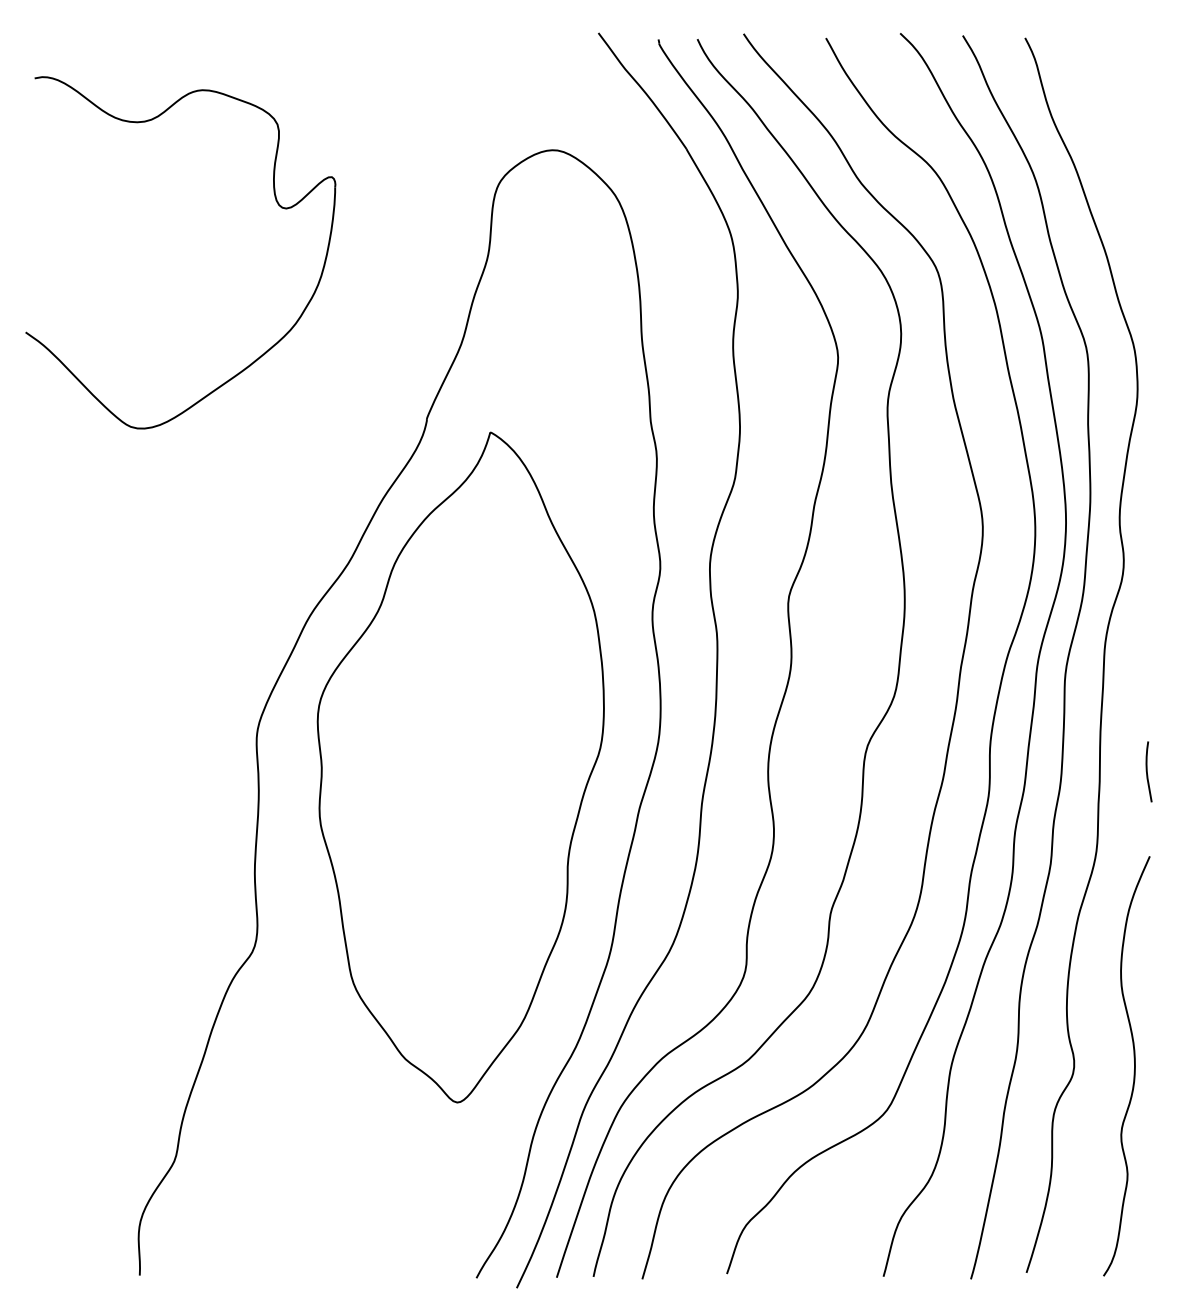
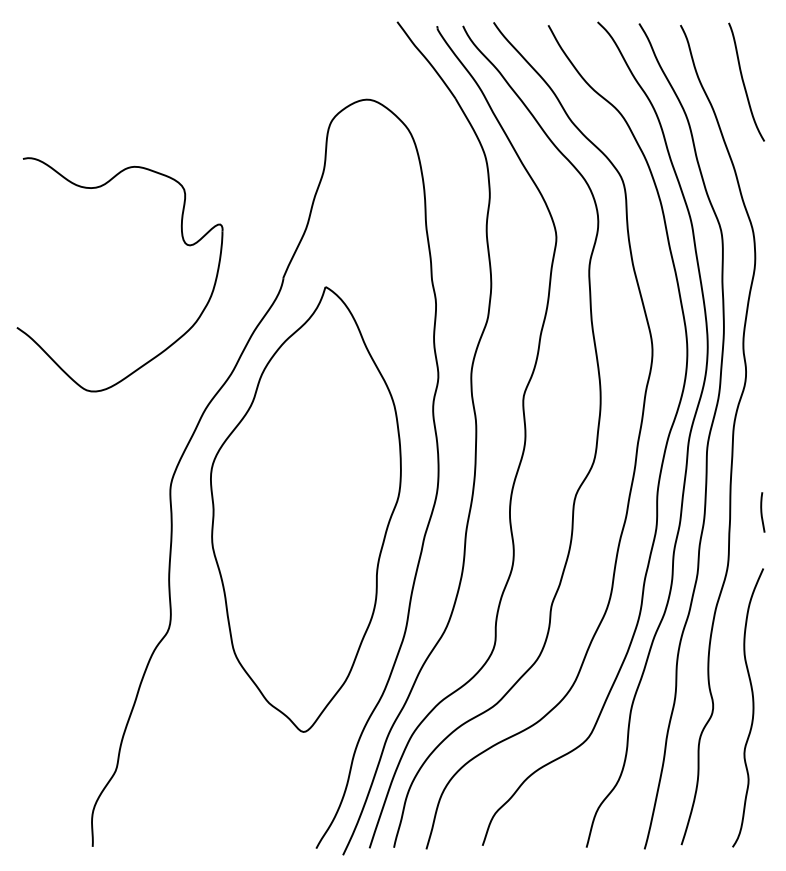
curve: (1121, 122) -> (744, 81), added
part: (276, 204) -> (183, 242), moved

